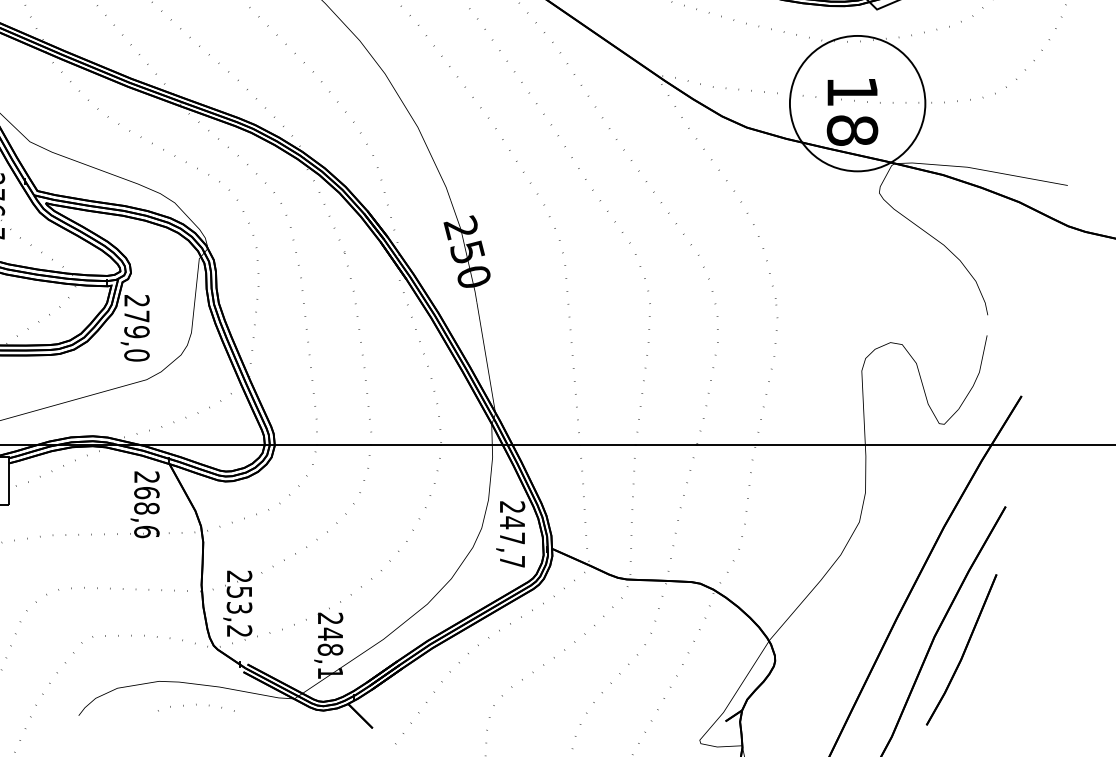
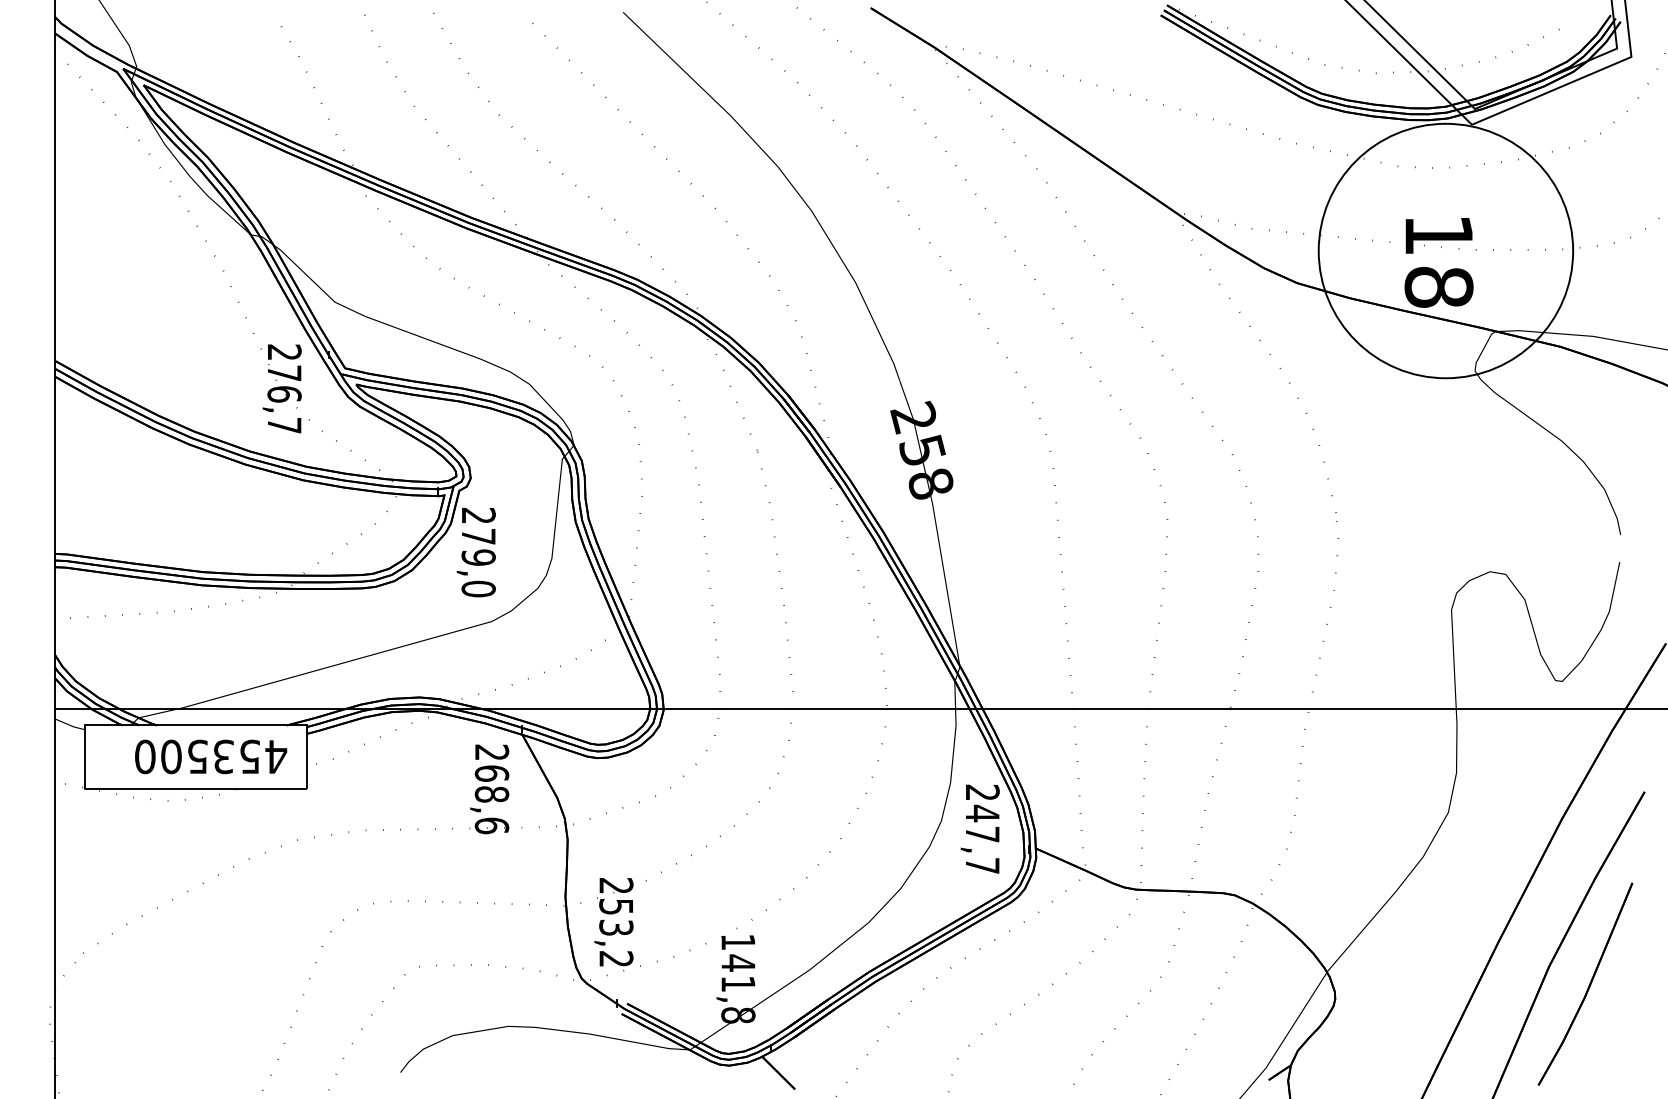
circle: (857, 103) -> (1445, 250), size x1.4
text: (473, 276) -> (930, 483), 250 -> 258
text: (330, 645) -> (738, 978), 248,1 -> 141,8
curve: (196, 705) -> (558, 1058), removed

